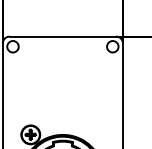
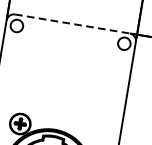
line: (63, 36) -> (73, 23), solid -> dashed

